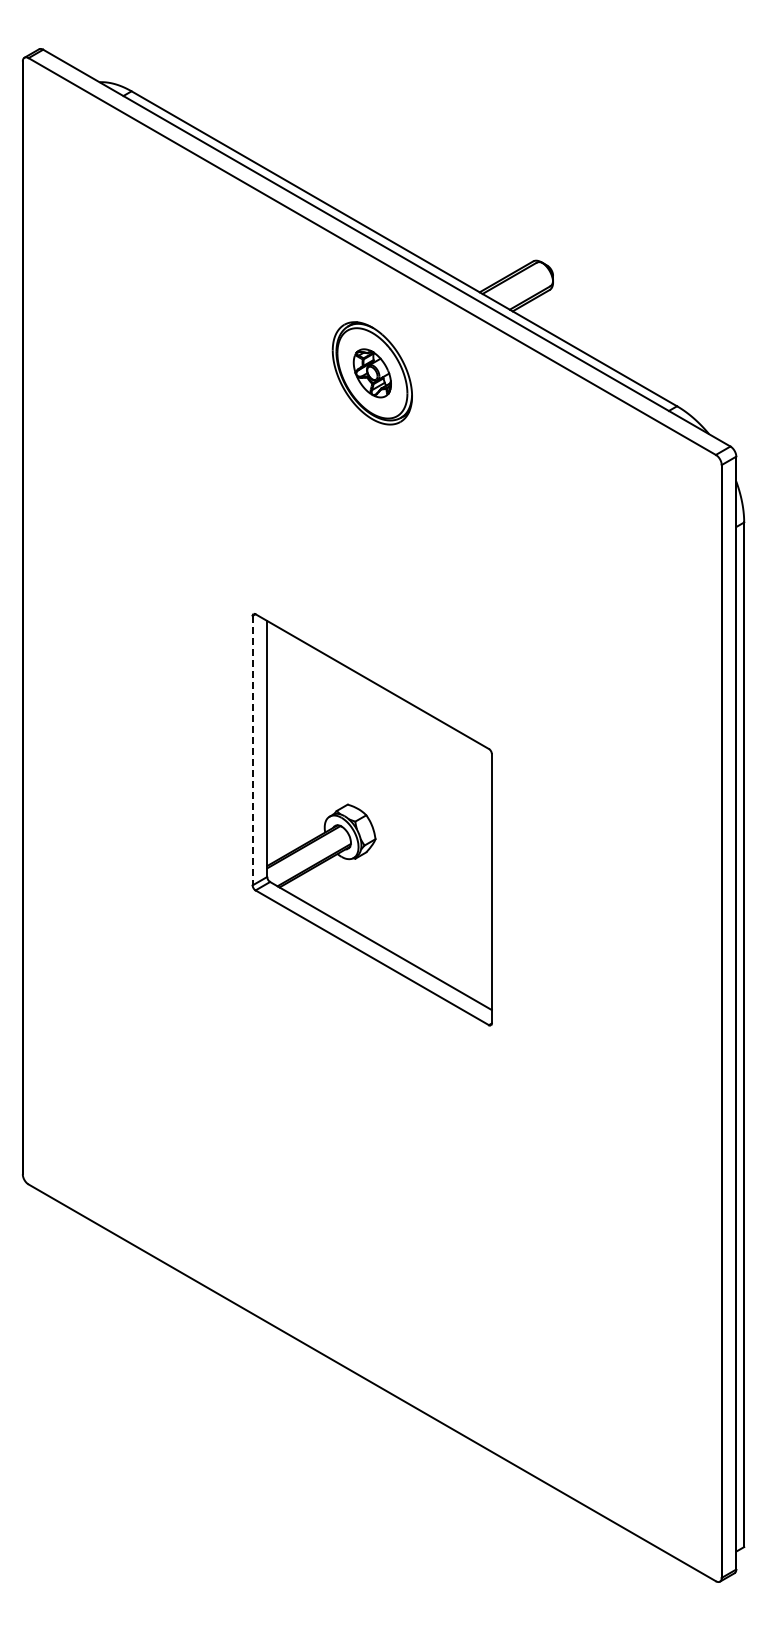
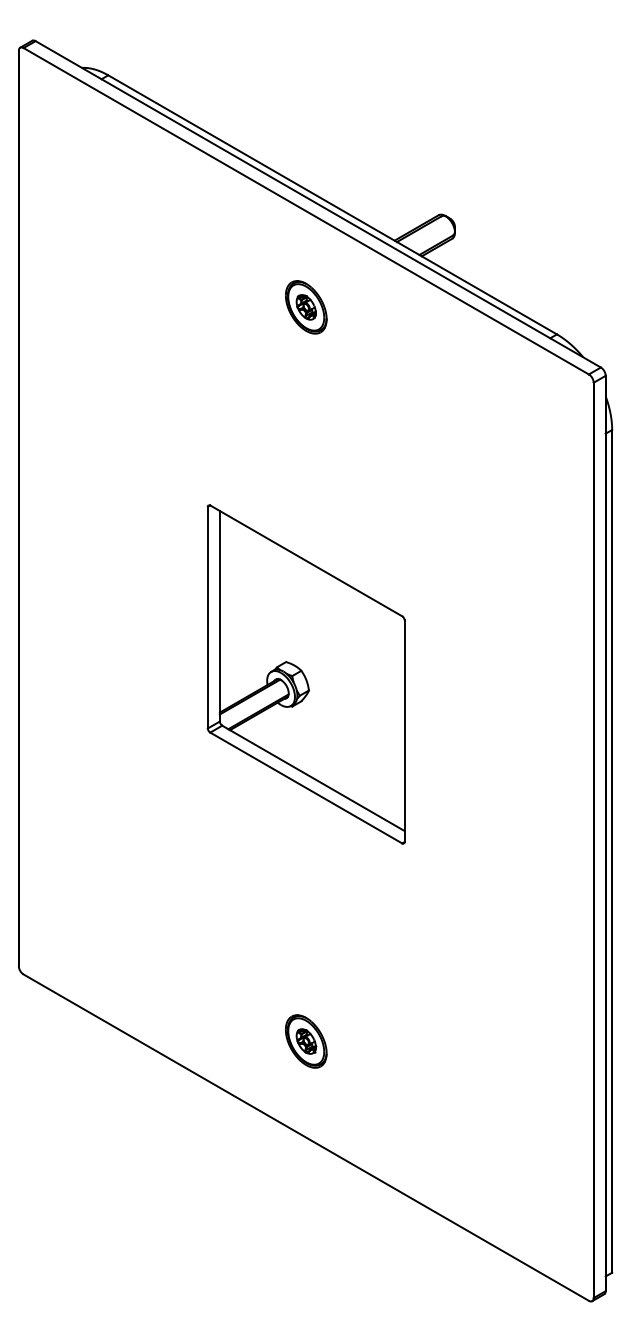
part: (371, 373) -> (305, 307), size x0.62
line: (252, 750) -> (207, 617), dashed -> solid
part: (371, 1265) -> (305, 1041), added

